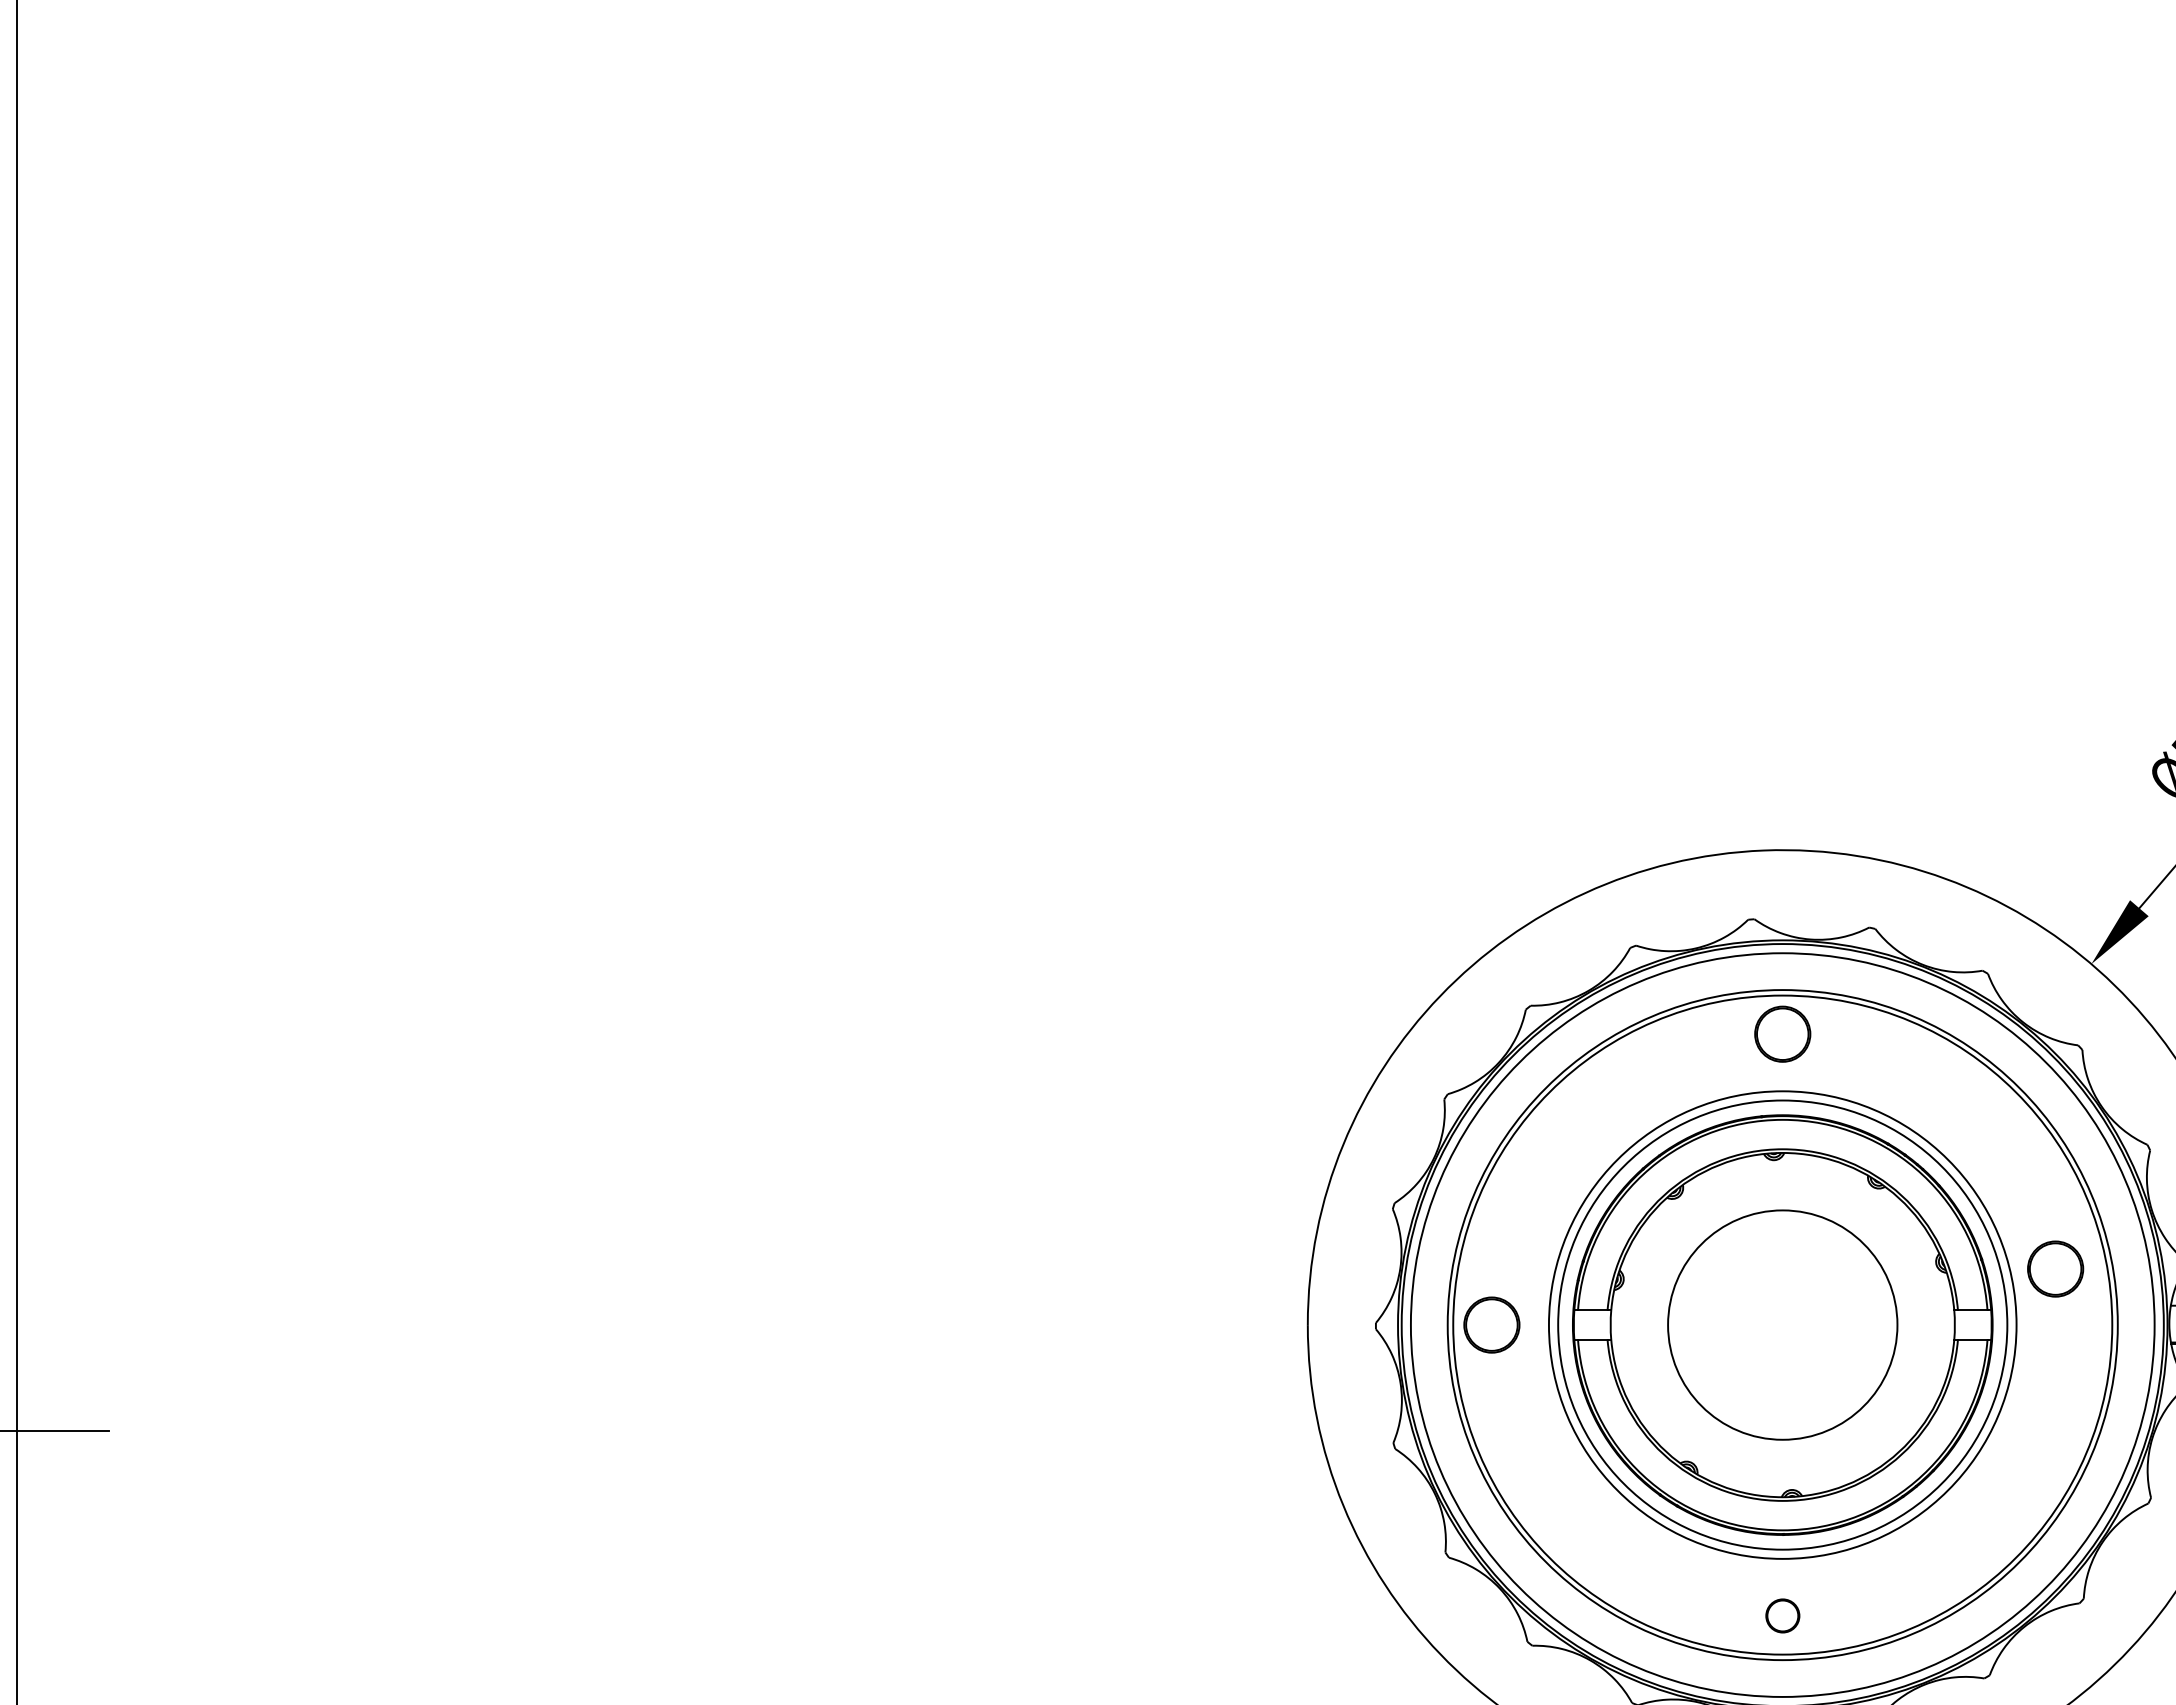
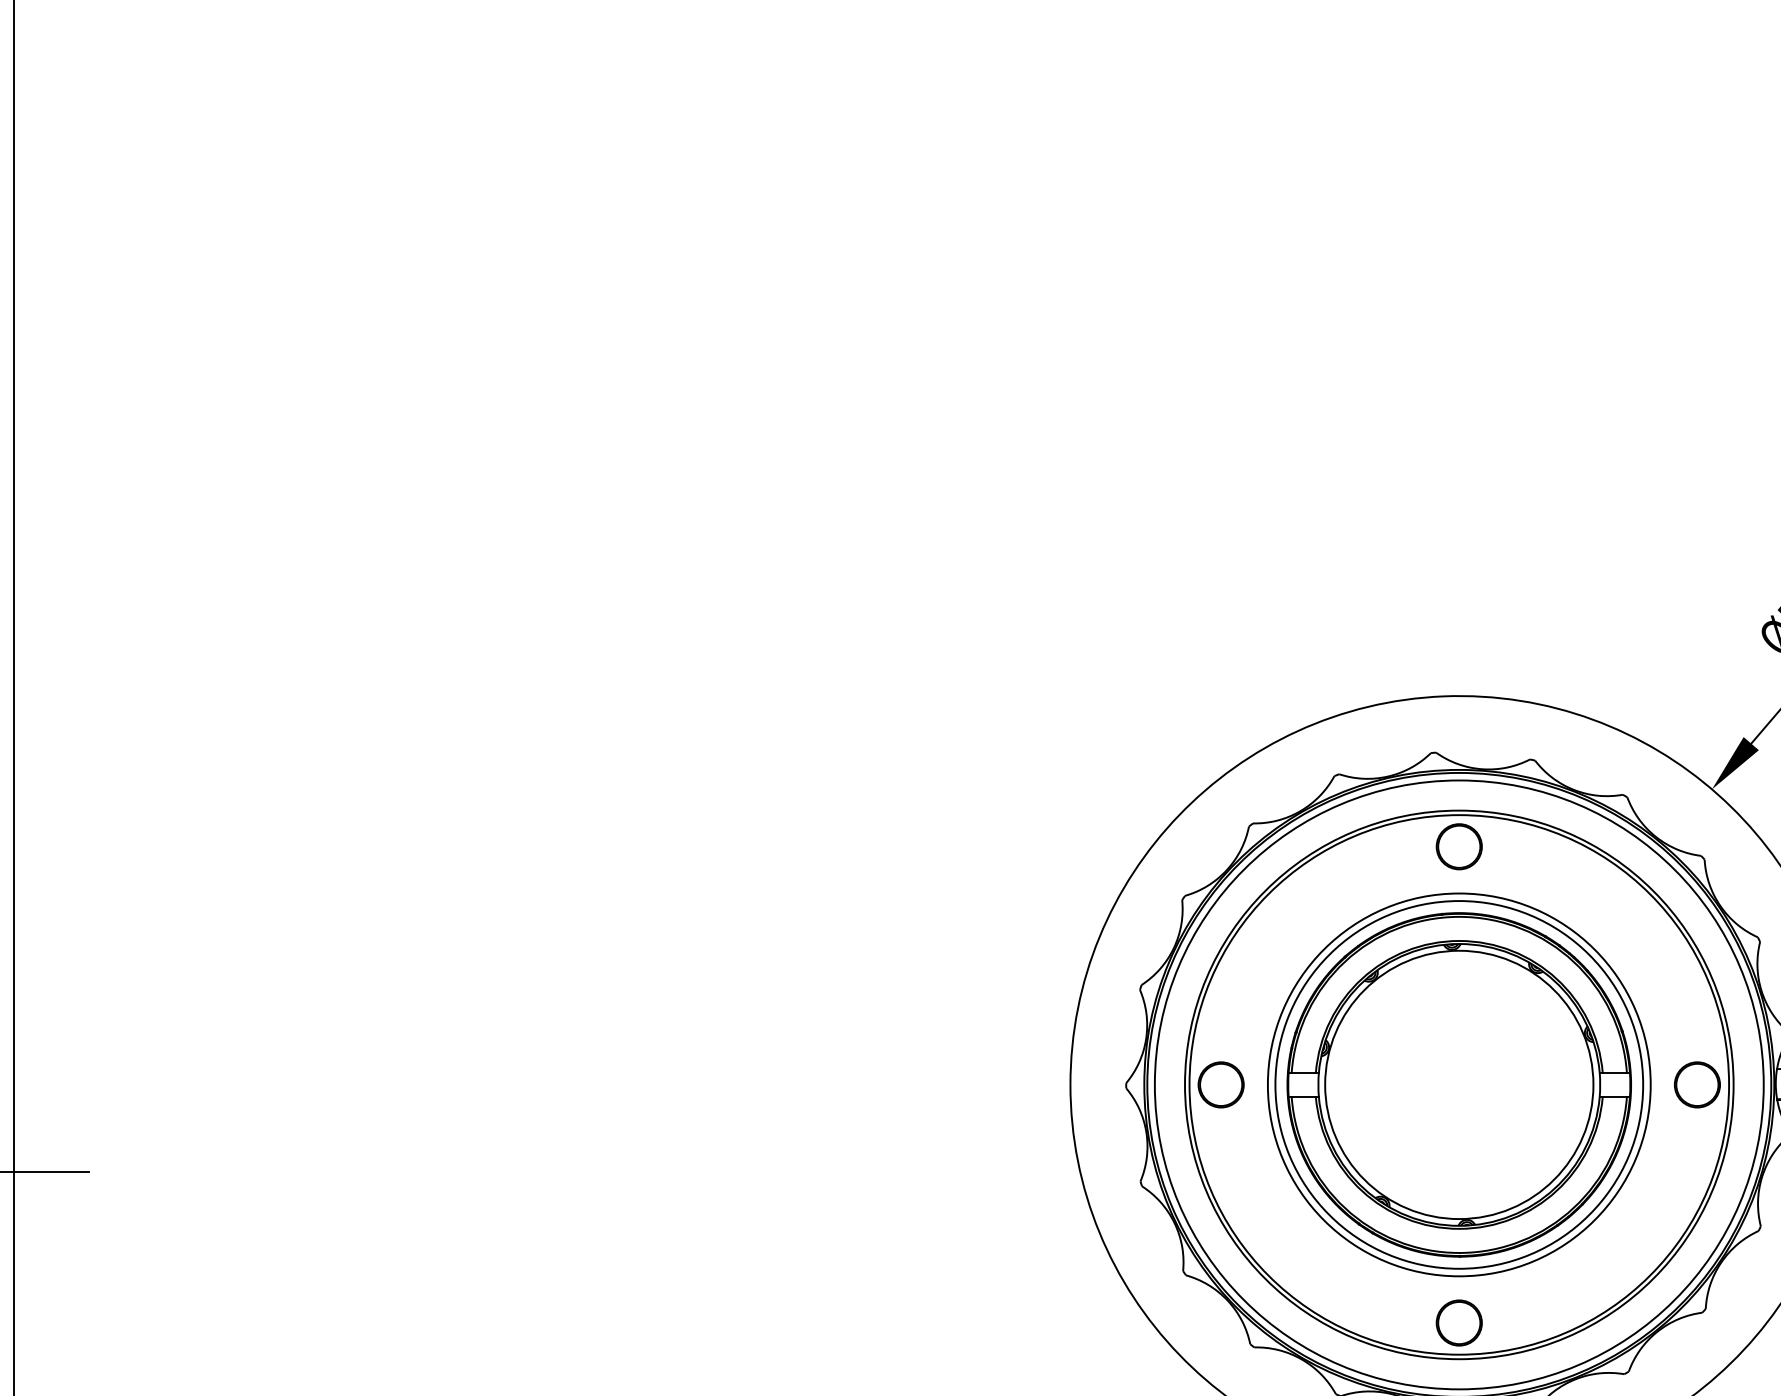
part: (2055, 1268) -> (1697, 1084), moved
circle: (1782, 1324) -> (1459, 1084), size x1.43
part: (1782, 1615) -> (1459, 1322), size x1.67

